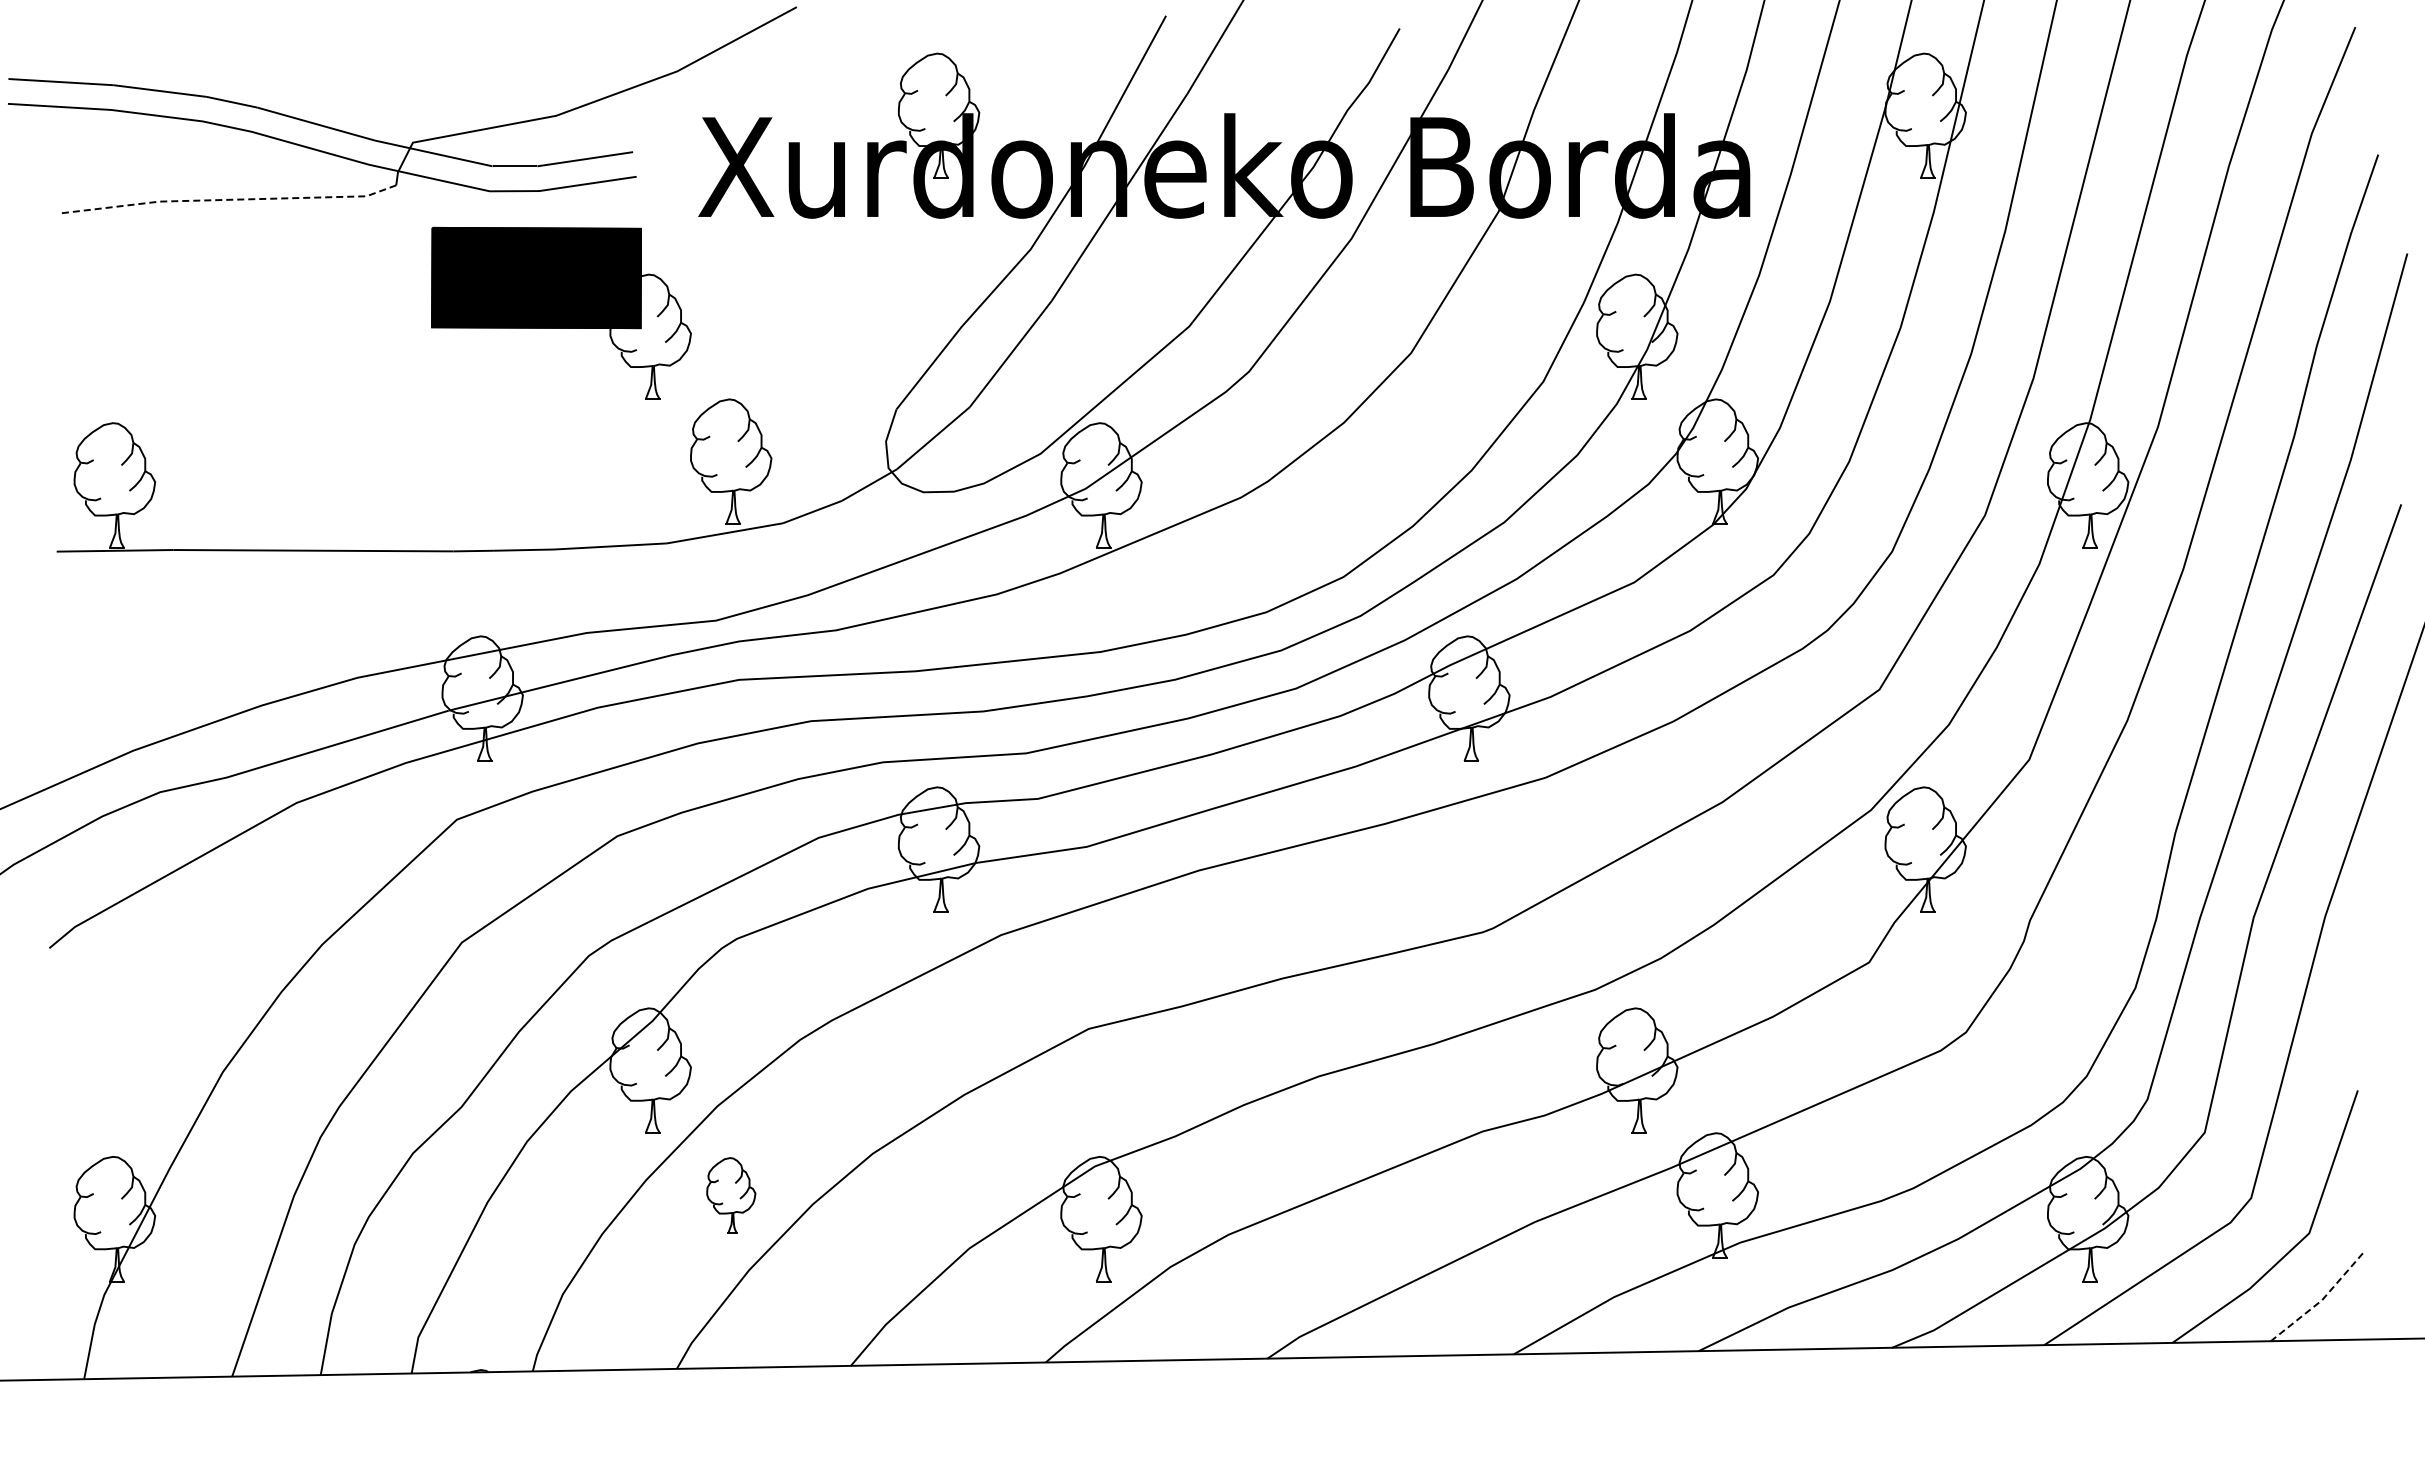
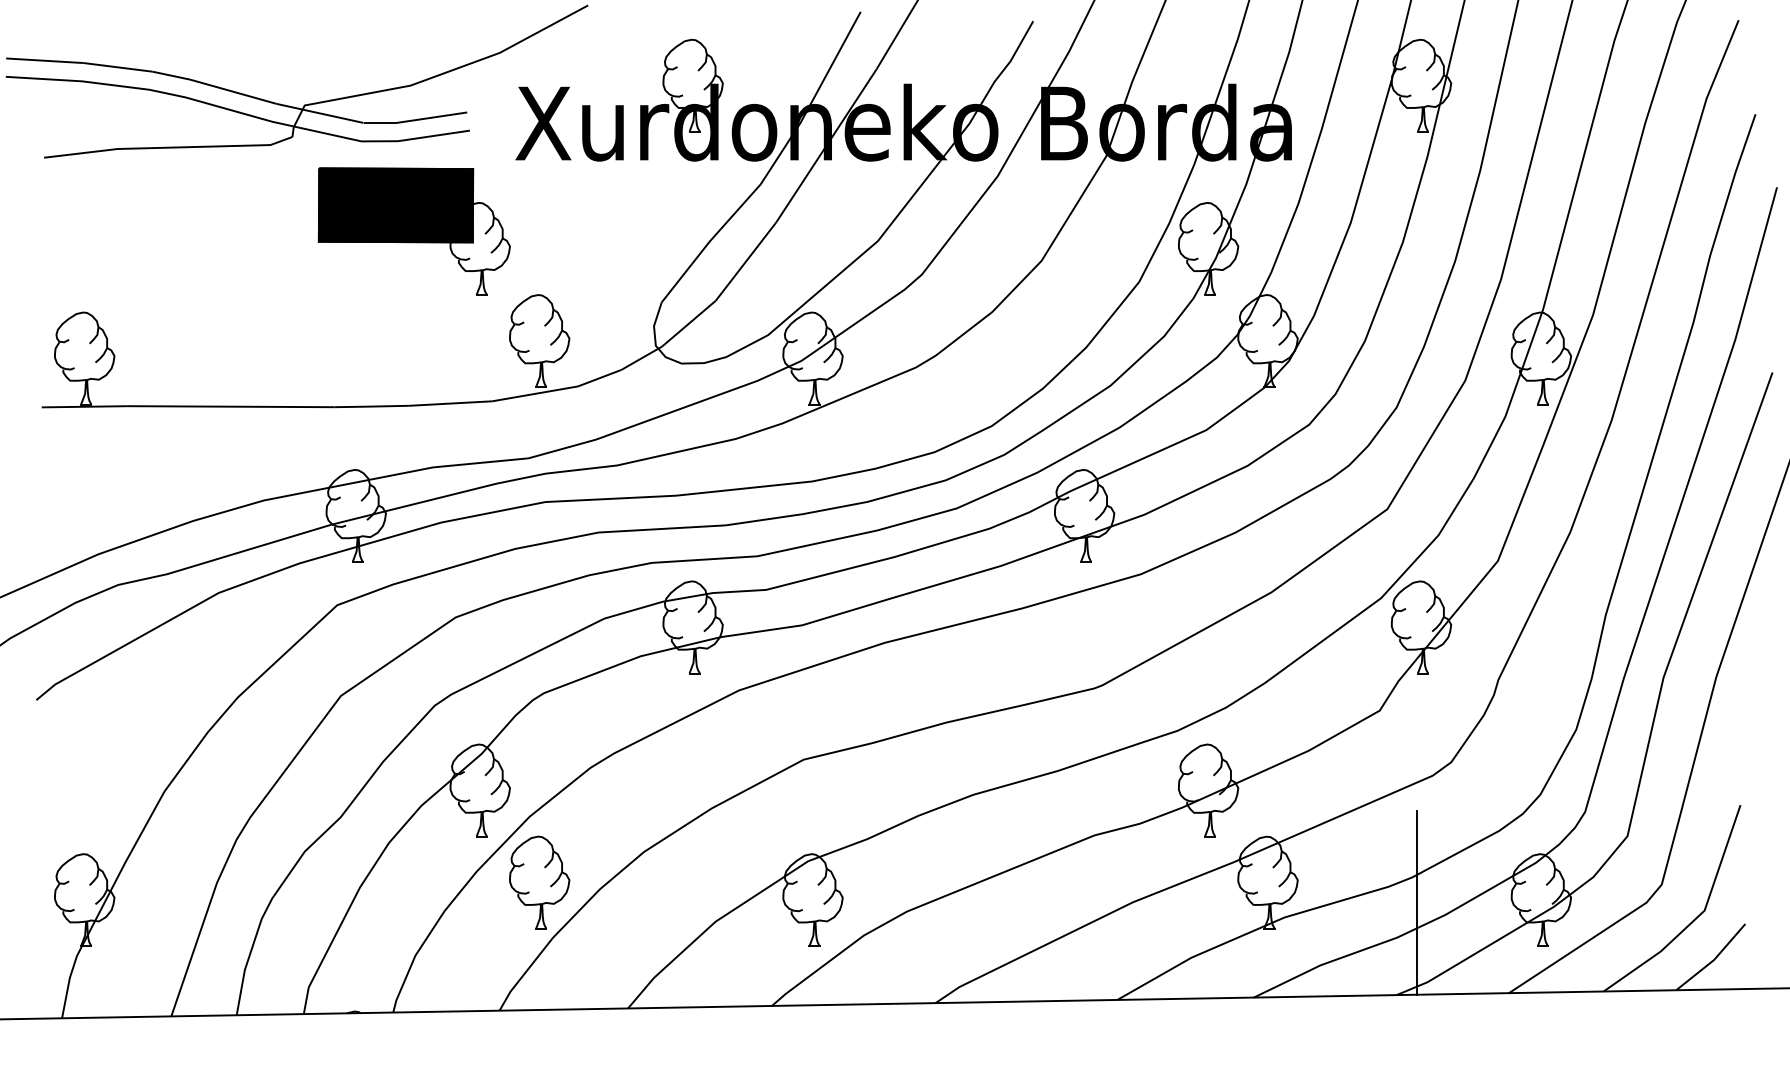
line: (228, 199) -> (168, 147), dashed -> solid
part: (731, 1195) -> (539, 882), size x1.67
line: (1919, 1222) -> (1416, 902), added
line: (2322, 1300) -> (1714, 960), dashed -> solid

